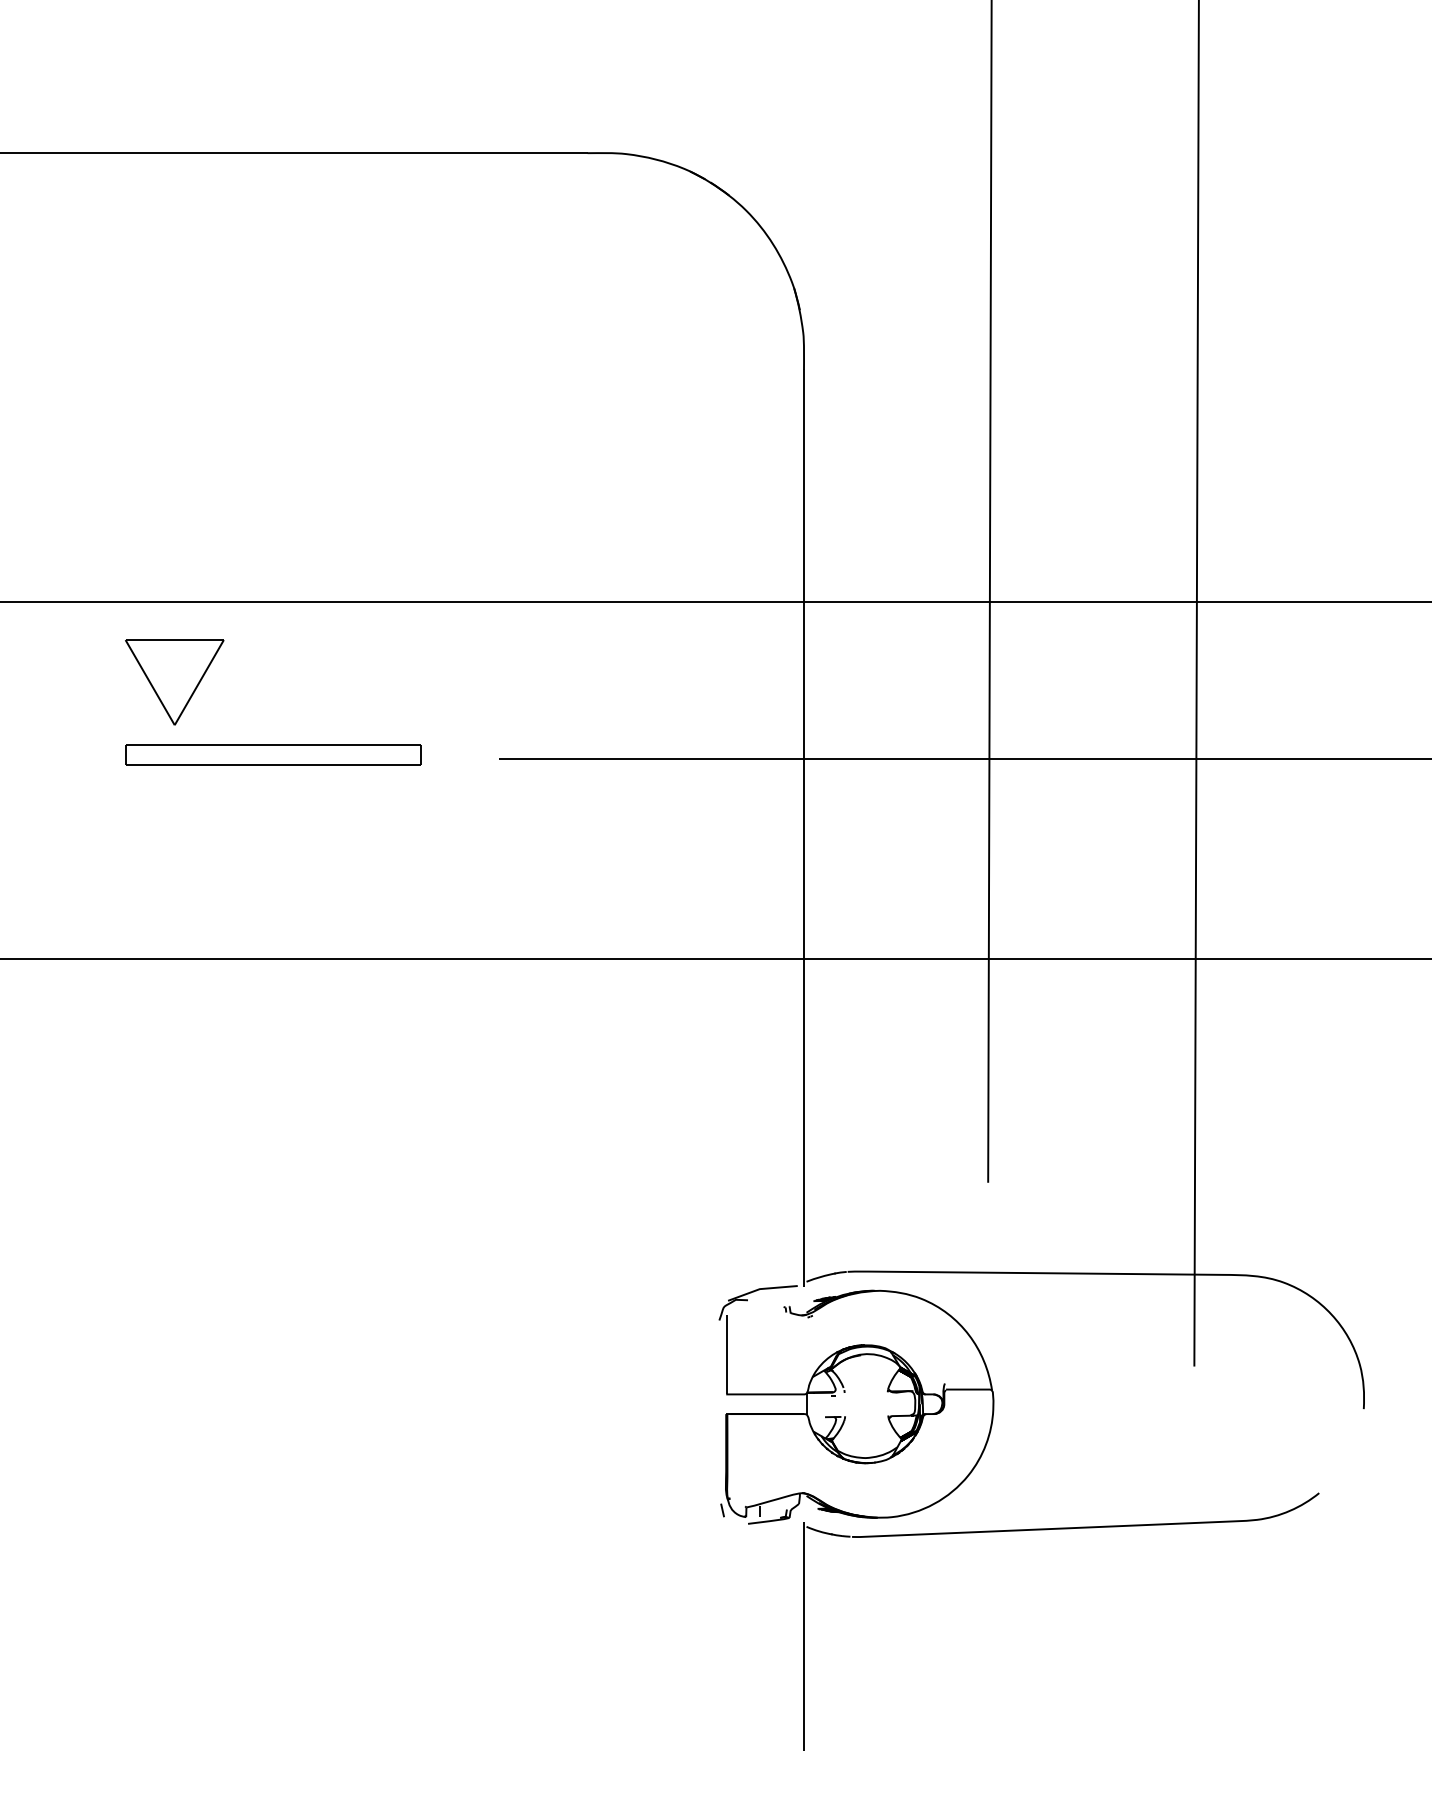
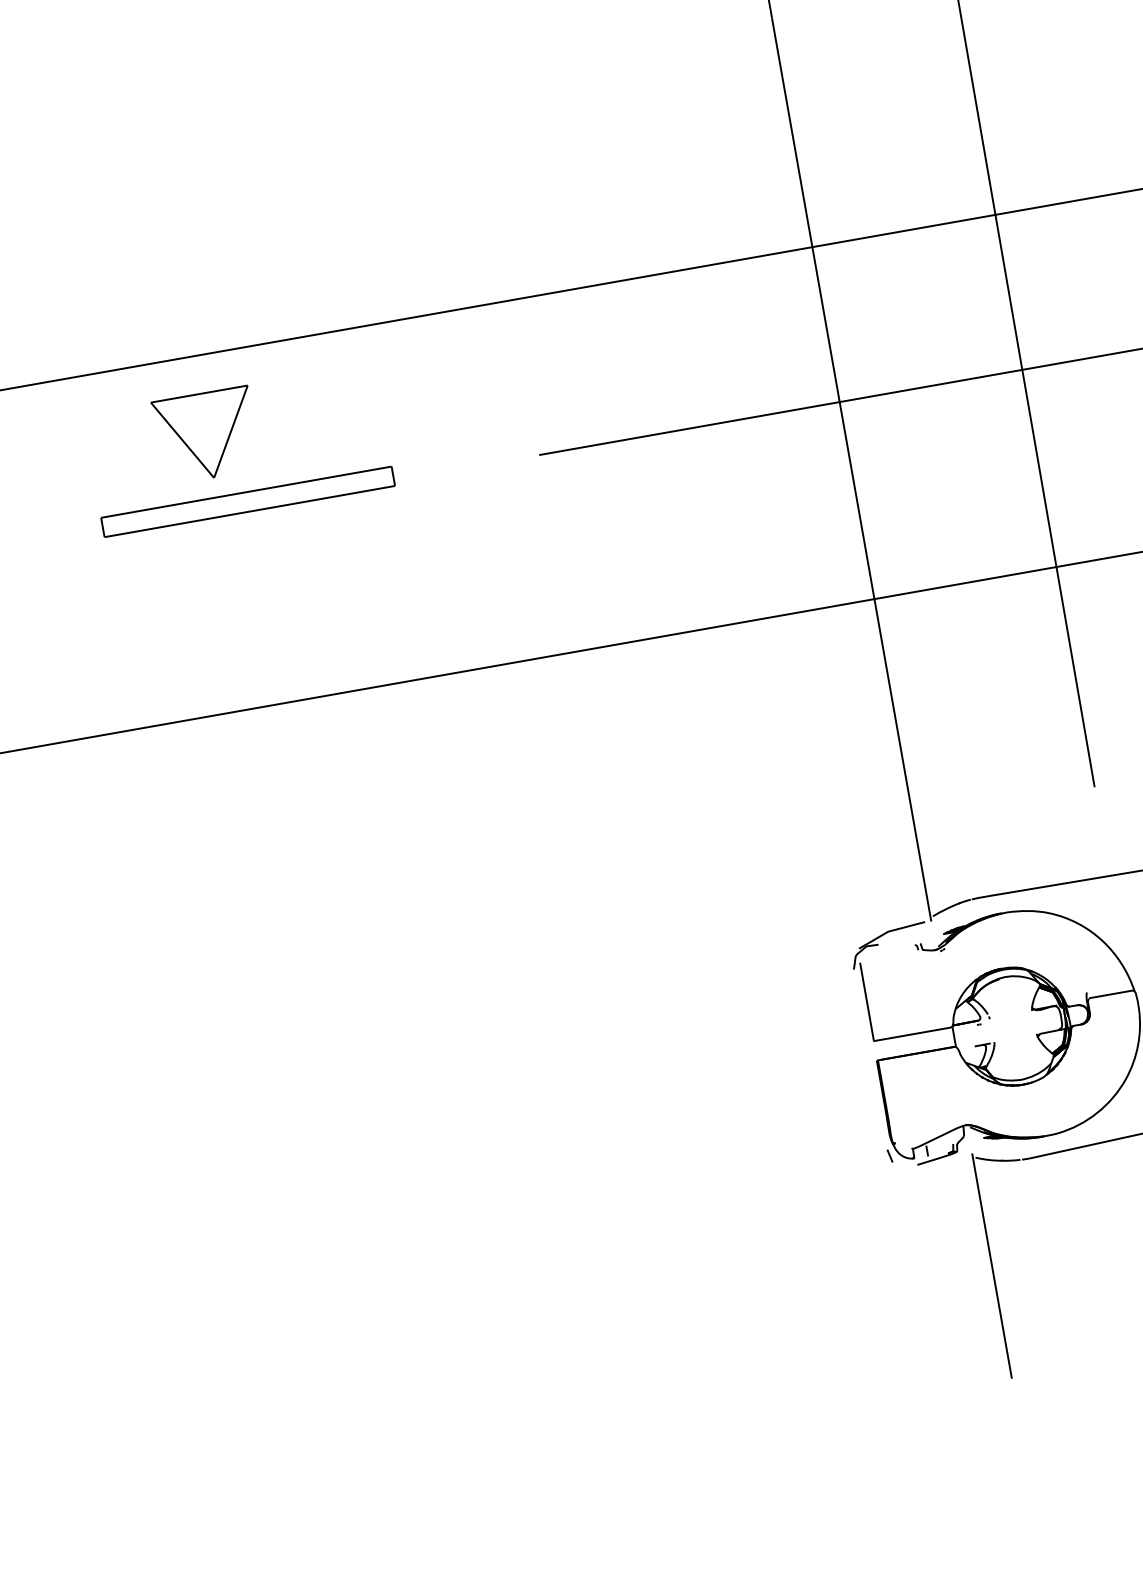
part: (273, 754) -> (248, 501), moved

